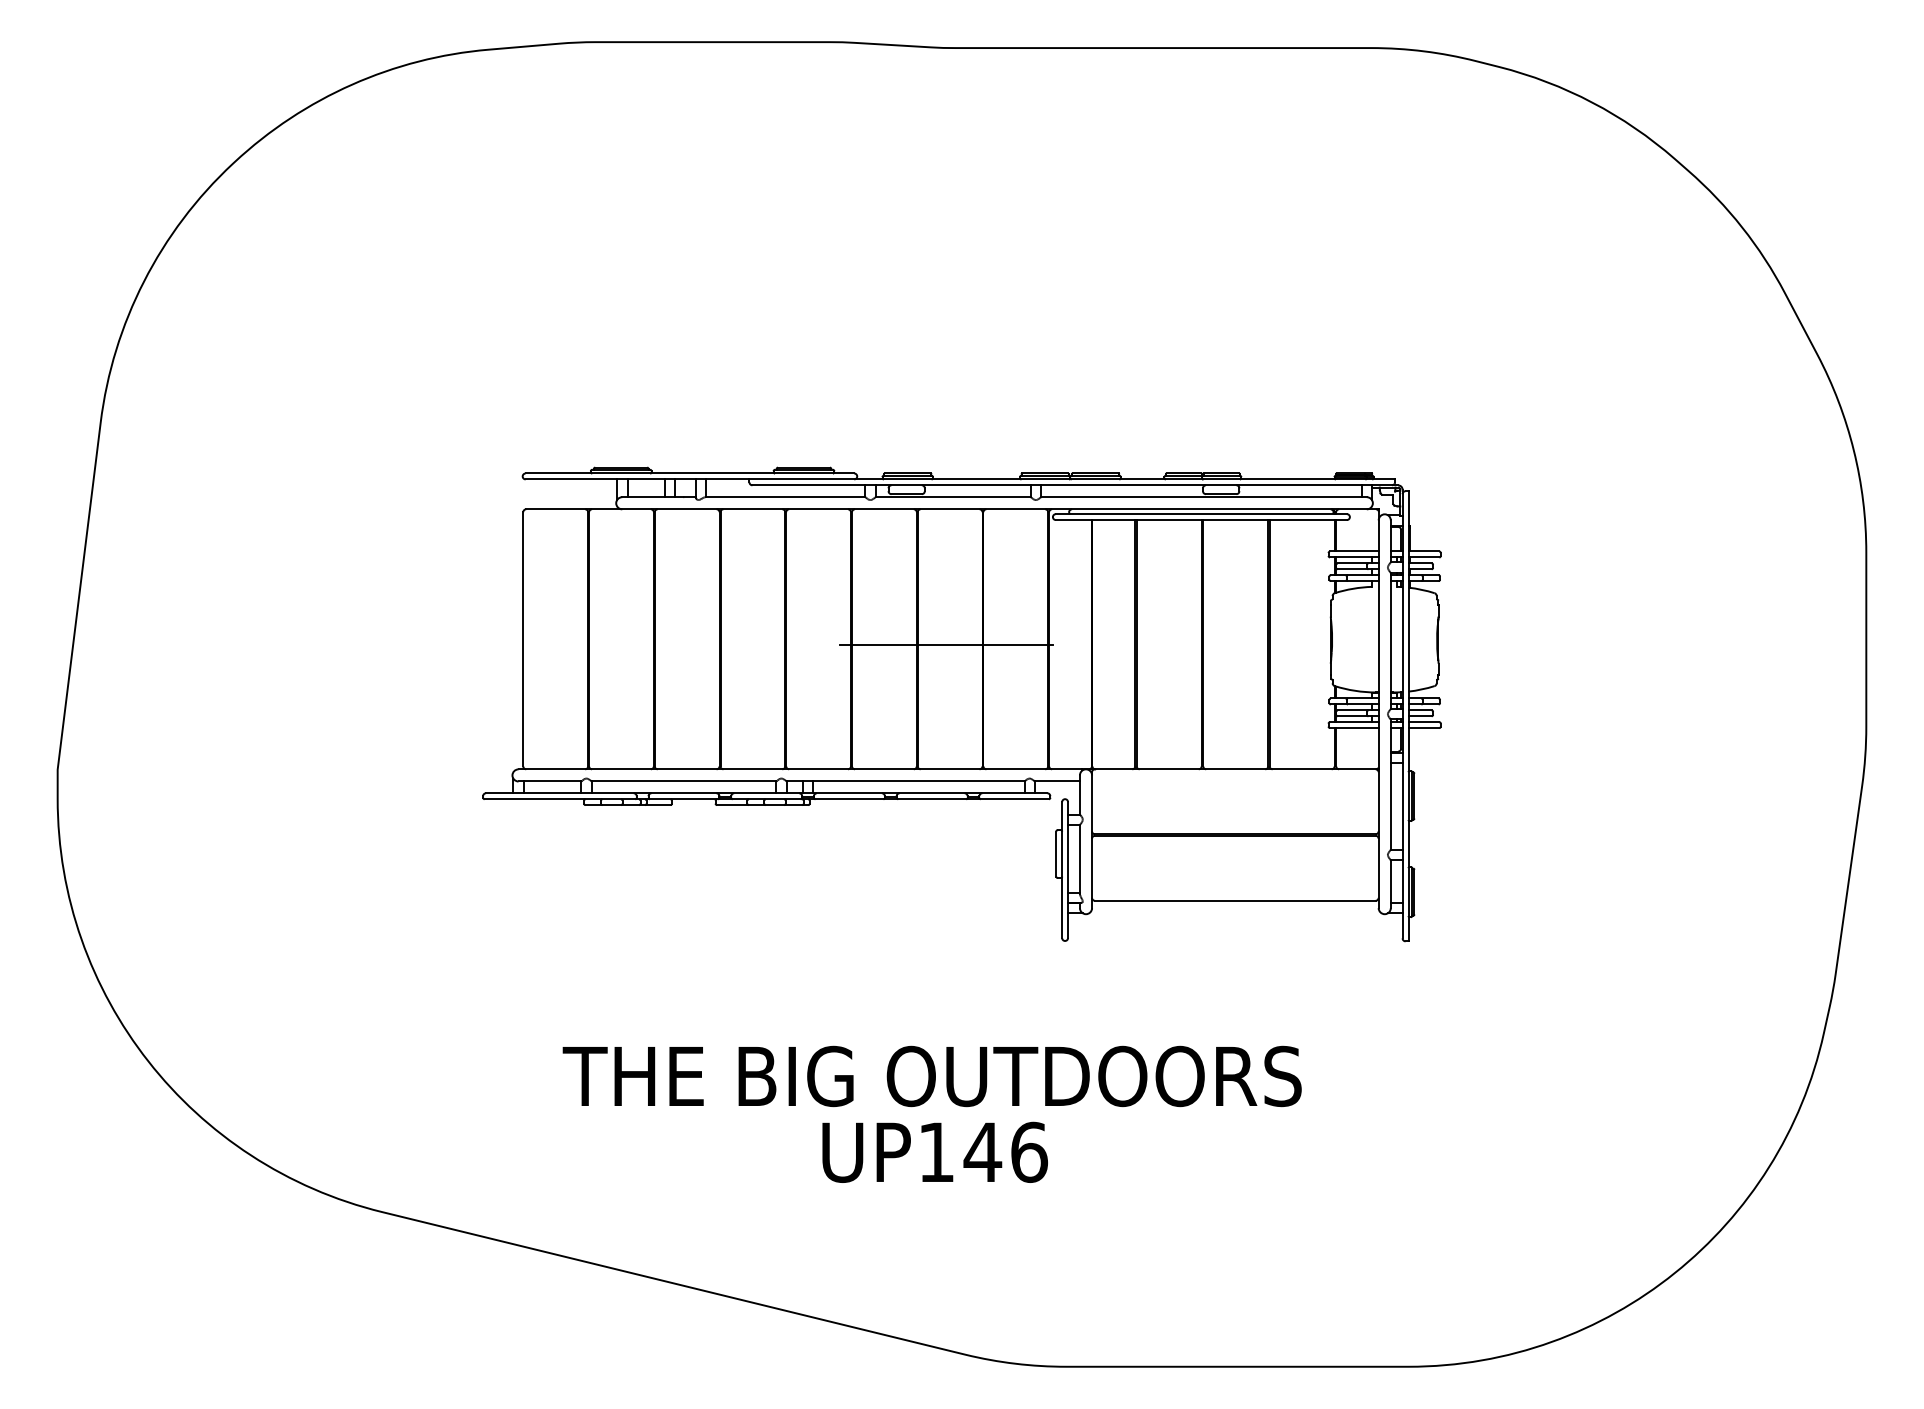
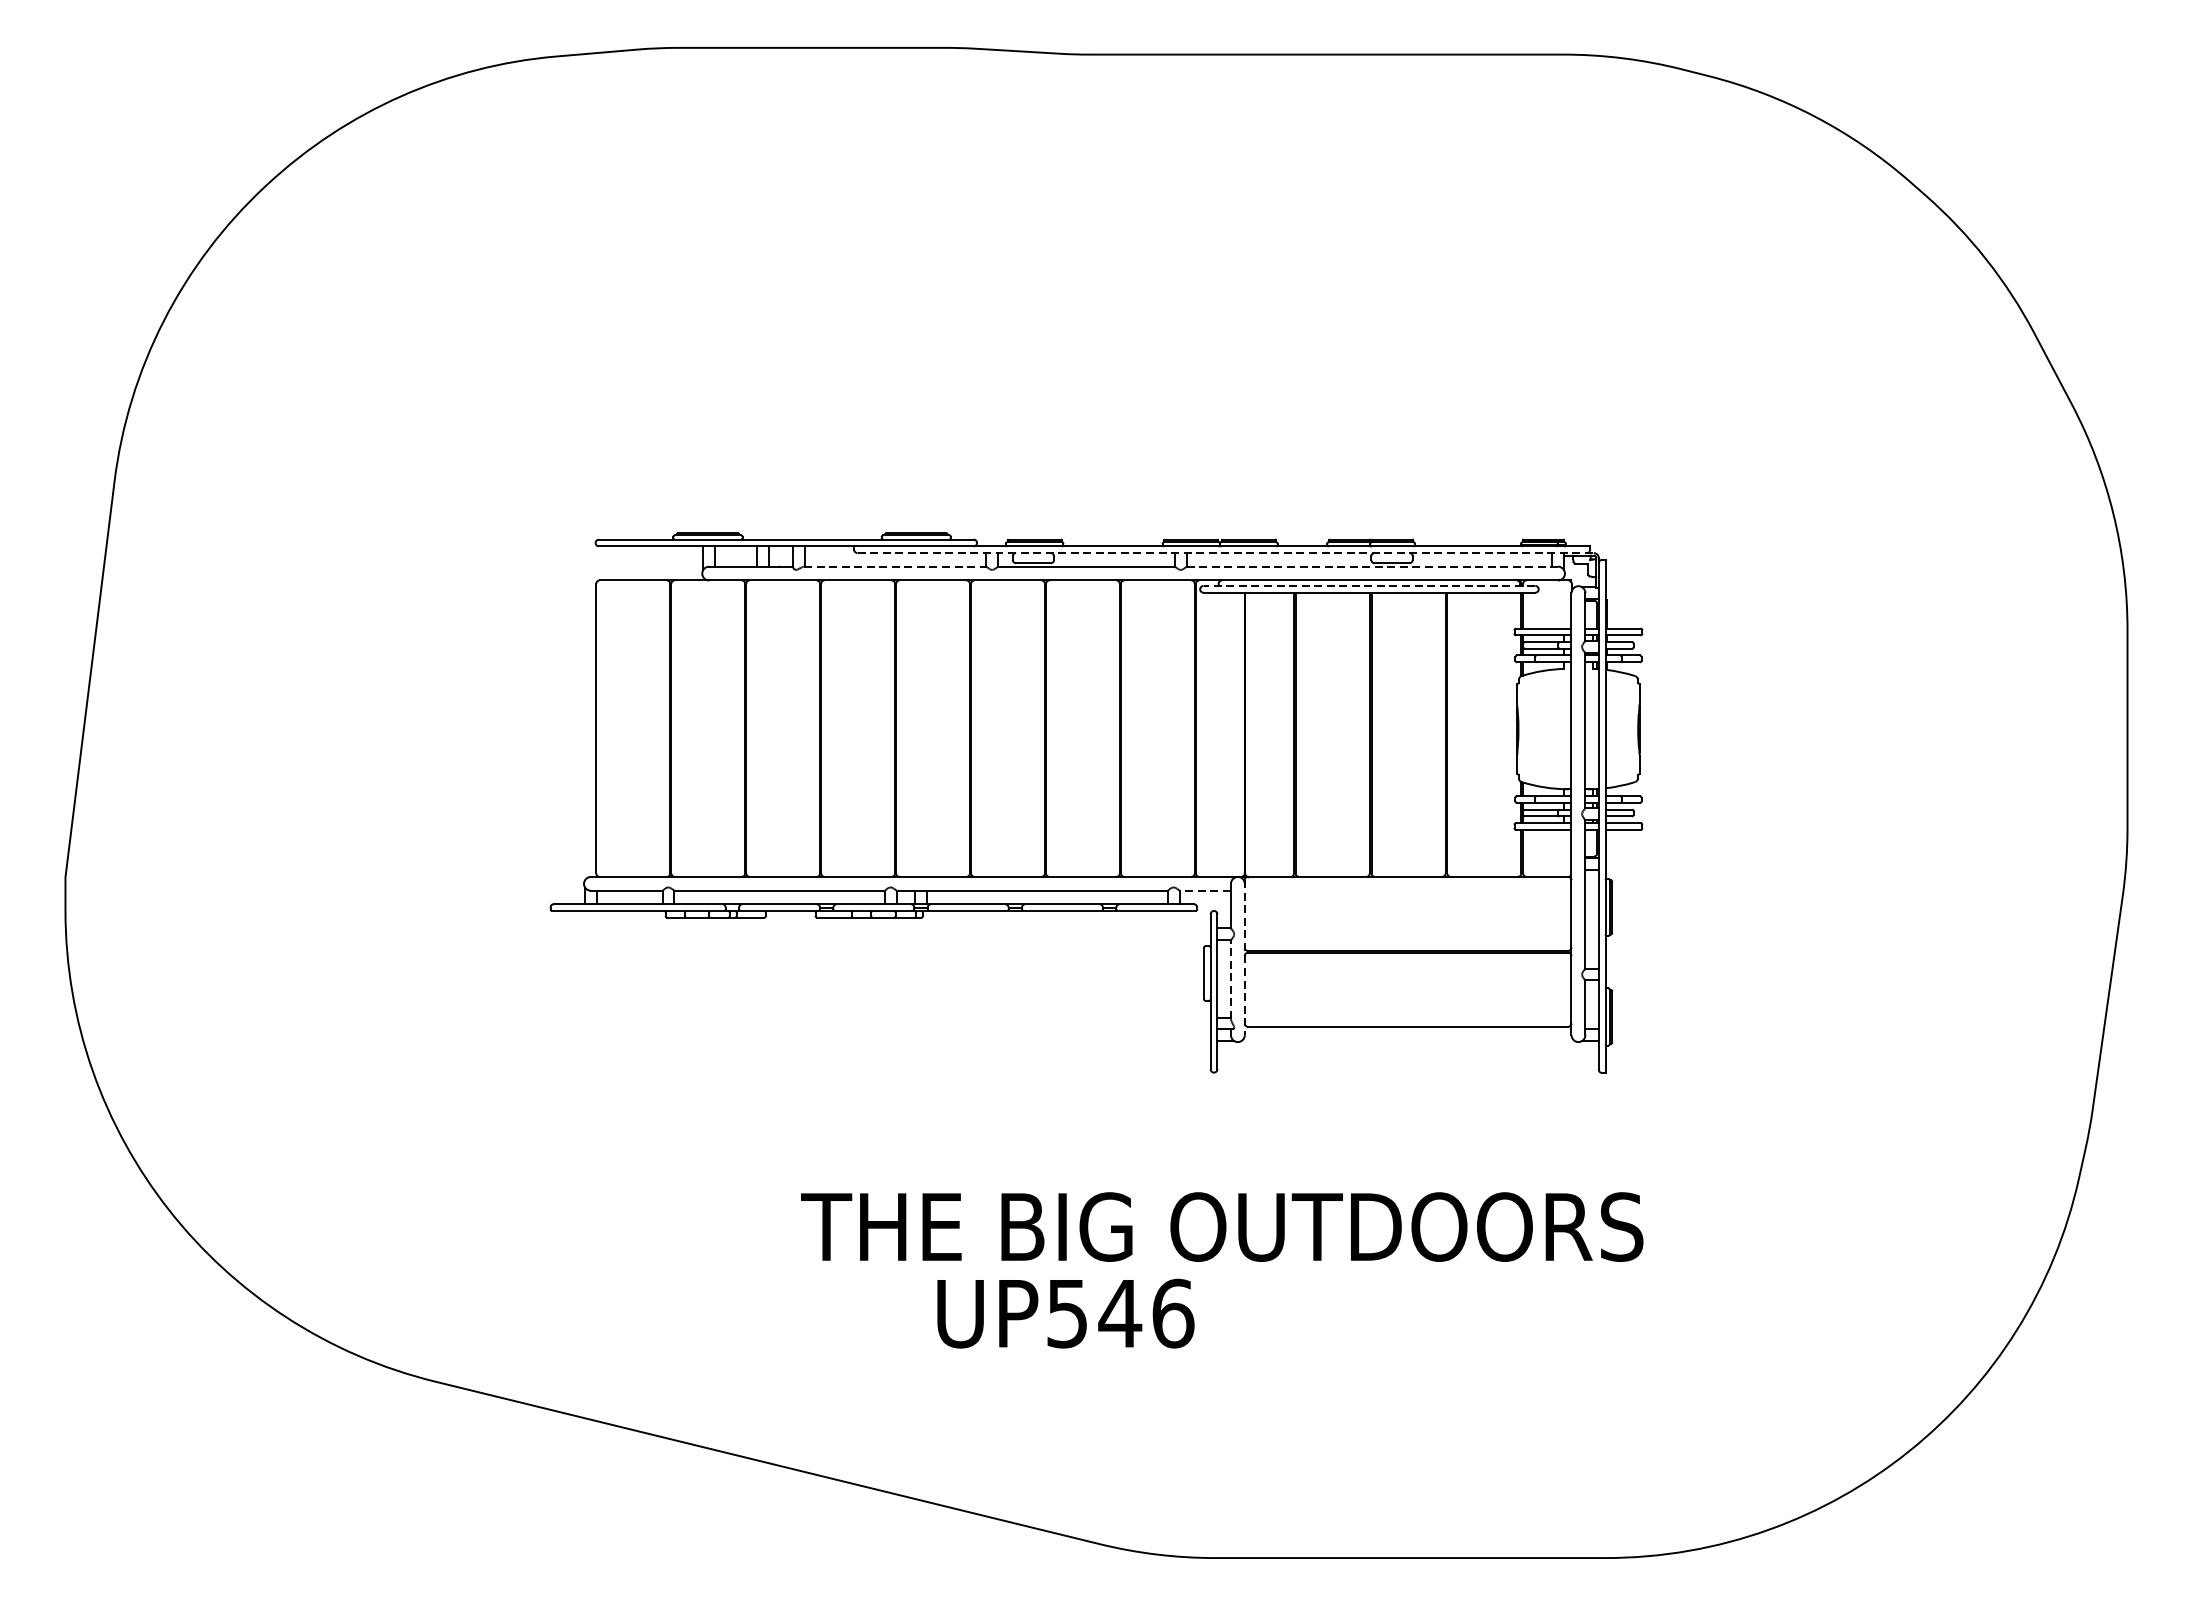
line: (1075, 485) -> (1225, 553), solid -> dashed
line: (785, 497) -> (895, 566), solid -> dashed
line: (1203, 497) -> (1371, 566), solid -> dashed
line: (1201, 514) -> (1369, 586), solid -> dashed
line: (946, 644) -> (1078, 734), removed
line: (1057, 781) -> (1205, 890), solid -> dashed
line: (1092, 840) -> (1245, 958), solid -> dashed
line: (1079, 859) -> (1230, 979), solid -> dashed
text: (931, 1076) -> (1221, 1227), moved
text: (936, 1152) -> (1067, 1313), UP146 -> UP546

